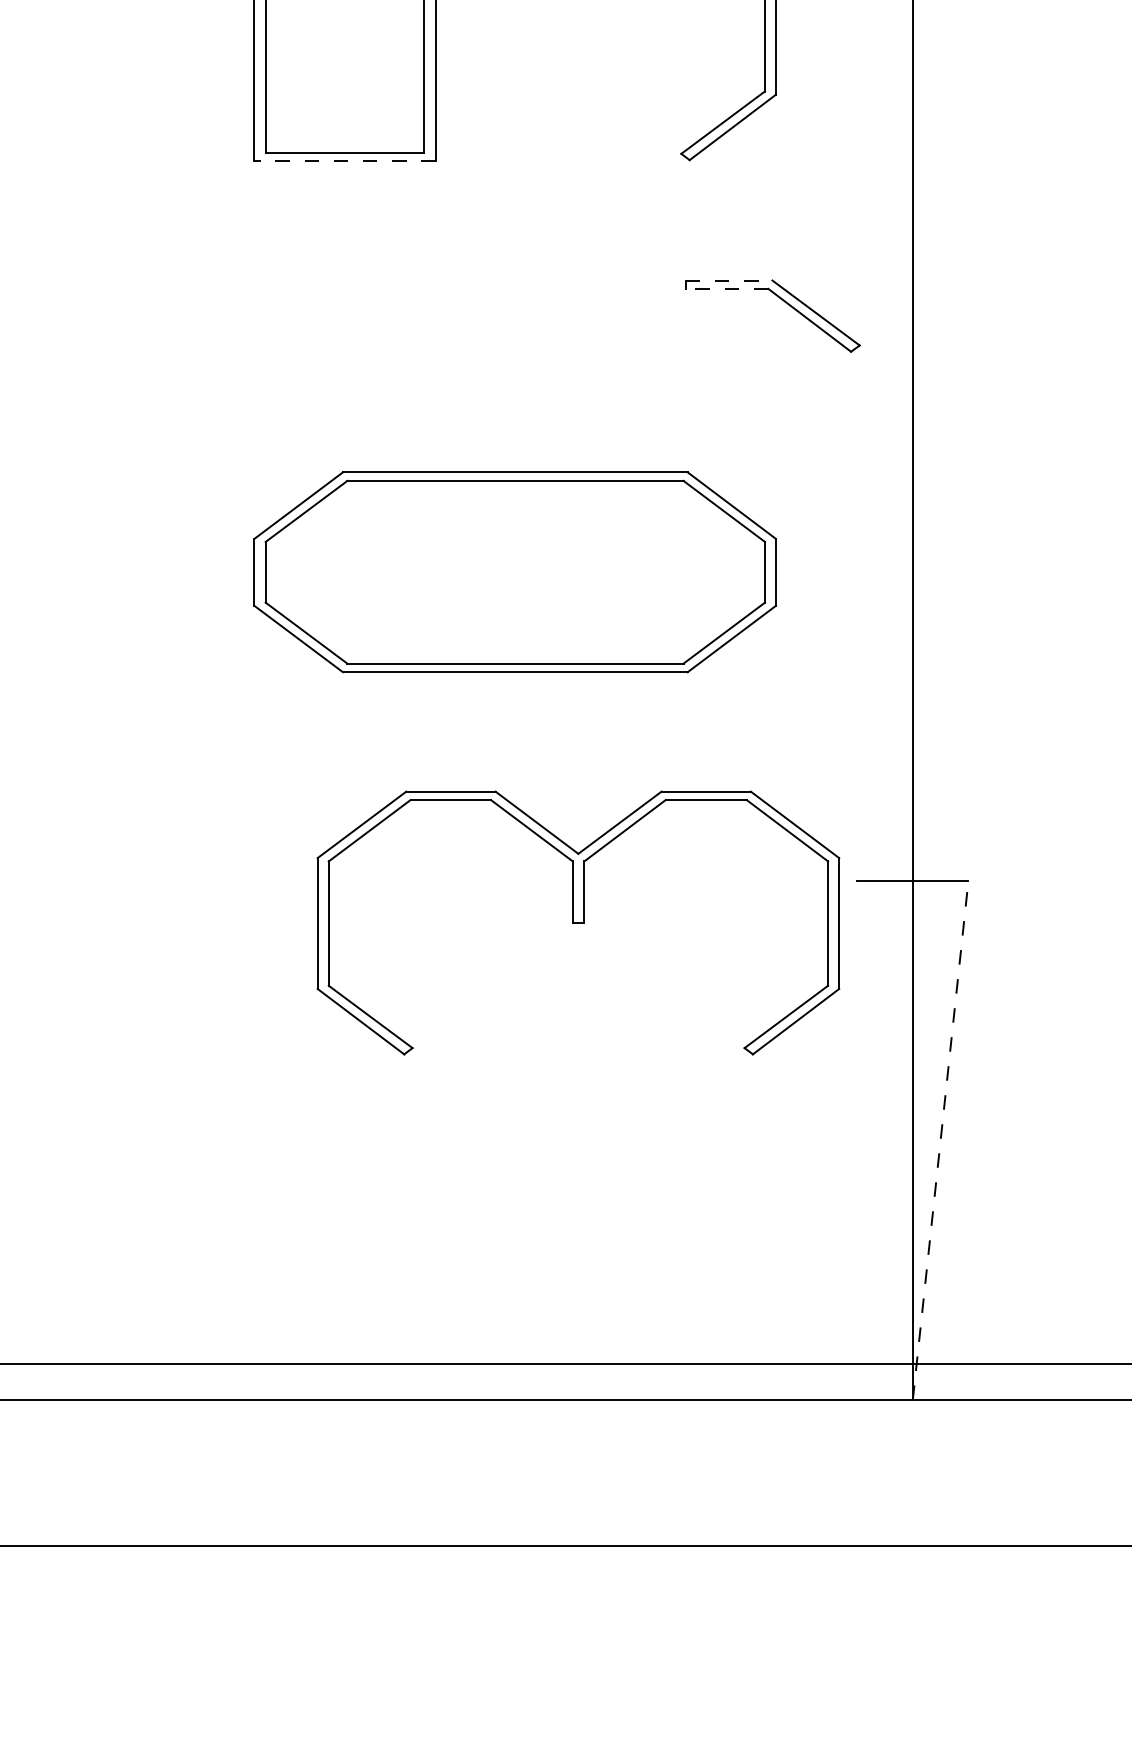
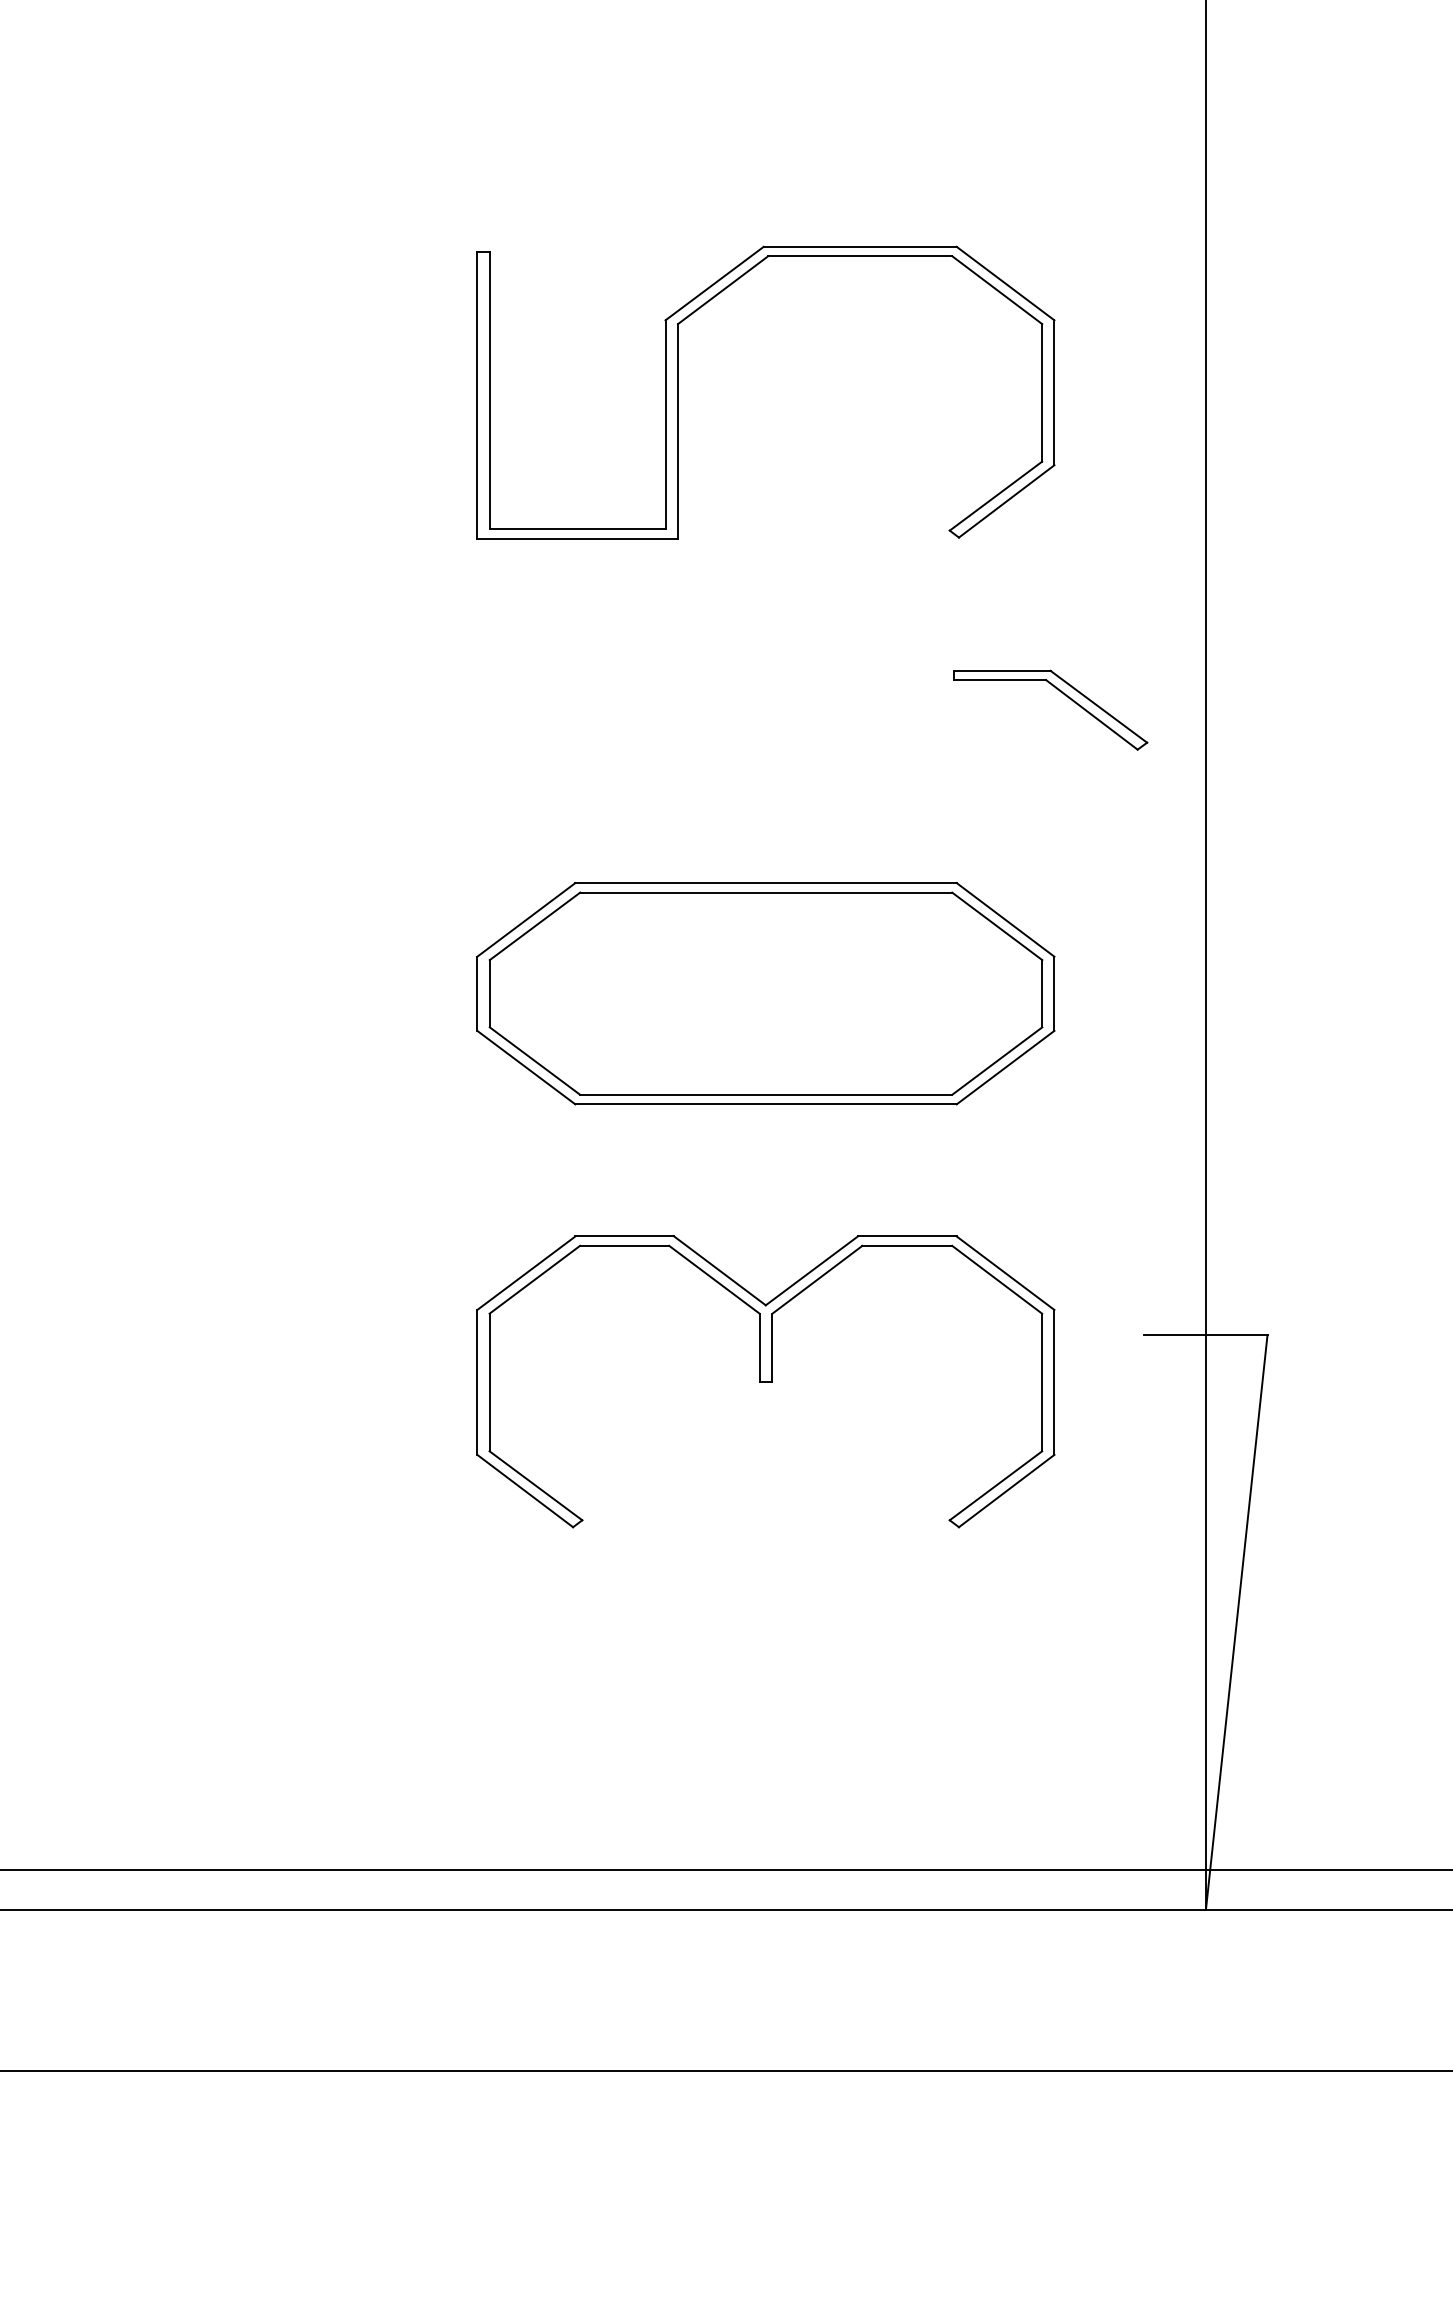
line: (344, 160) -> (577, 538), dashed -> solid
line: (729, 280) -> (1003, 670), dashed -> solid
line: (727, 289) -> (1000, 680), dashed -> solid
part: (578, 922) -> (765, 1381), moved
line: (940, 1140) -> (1236, 1622), dashed -> solid

